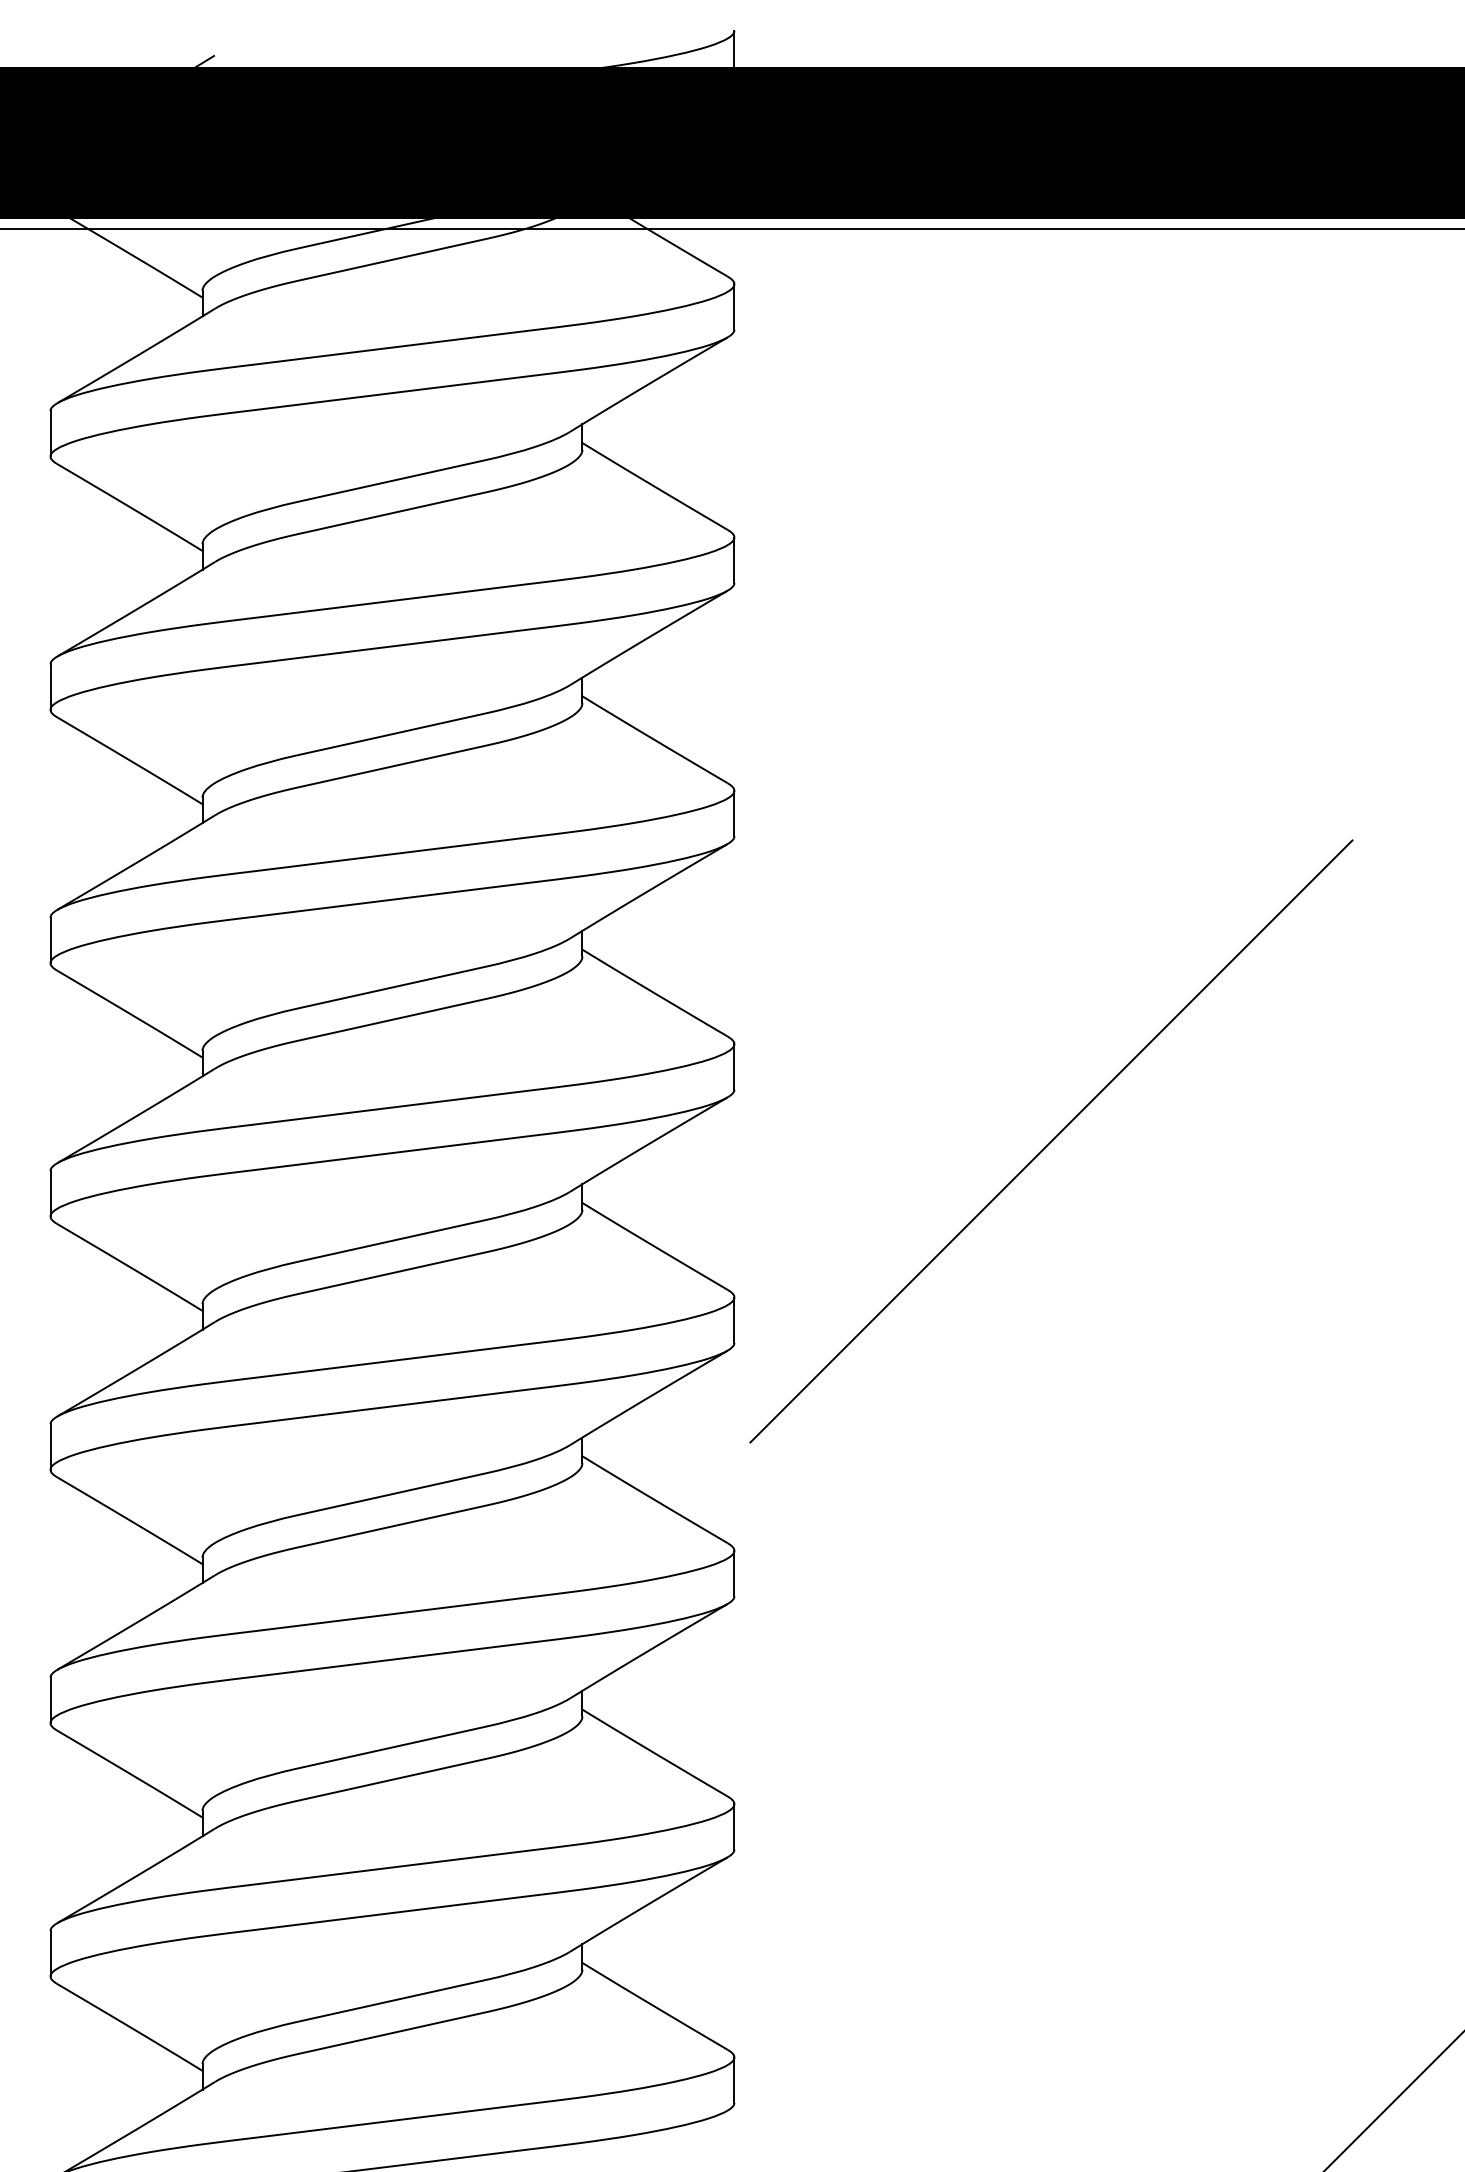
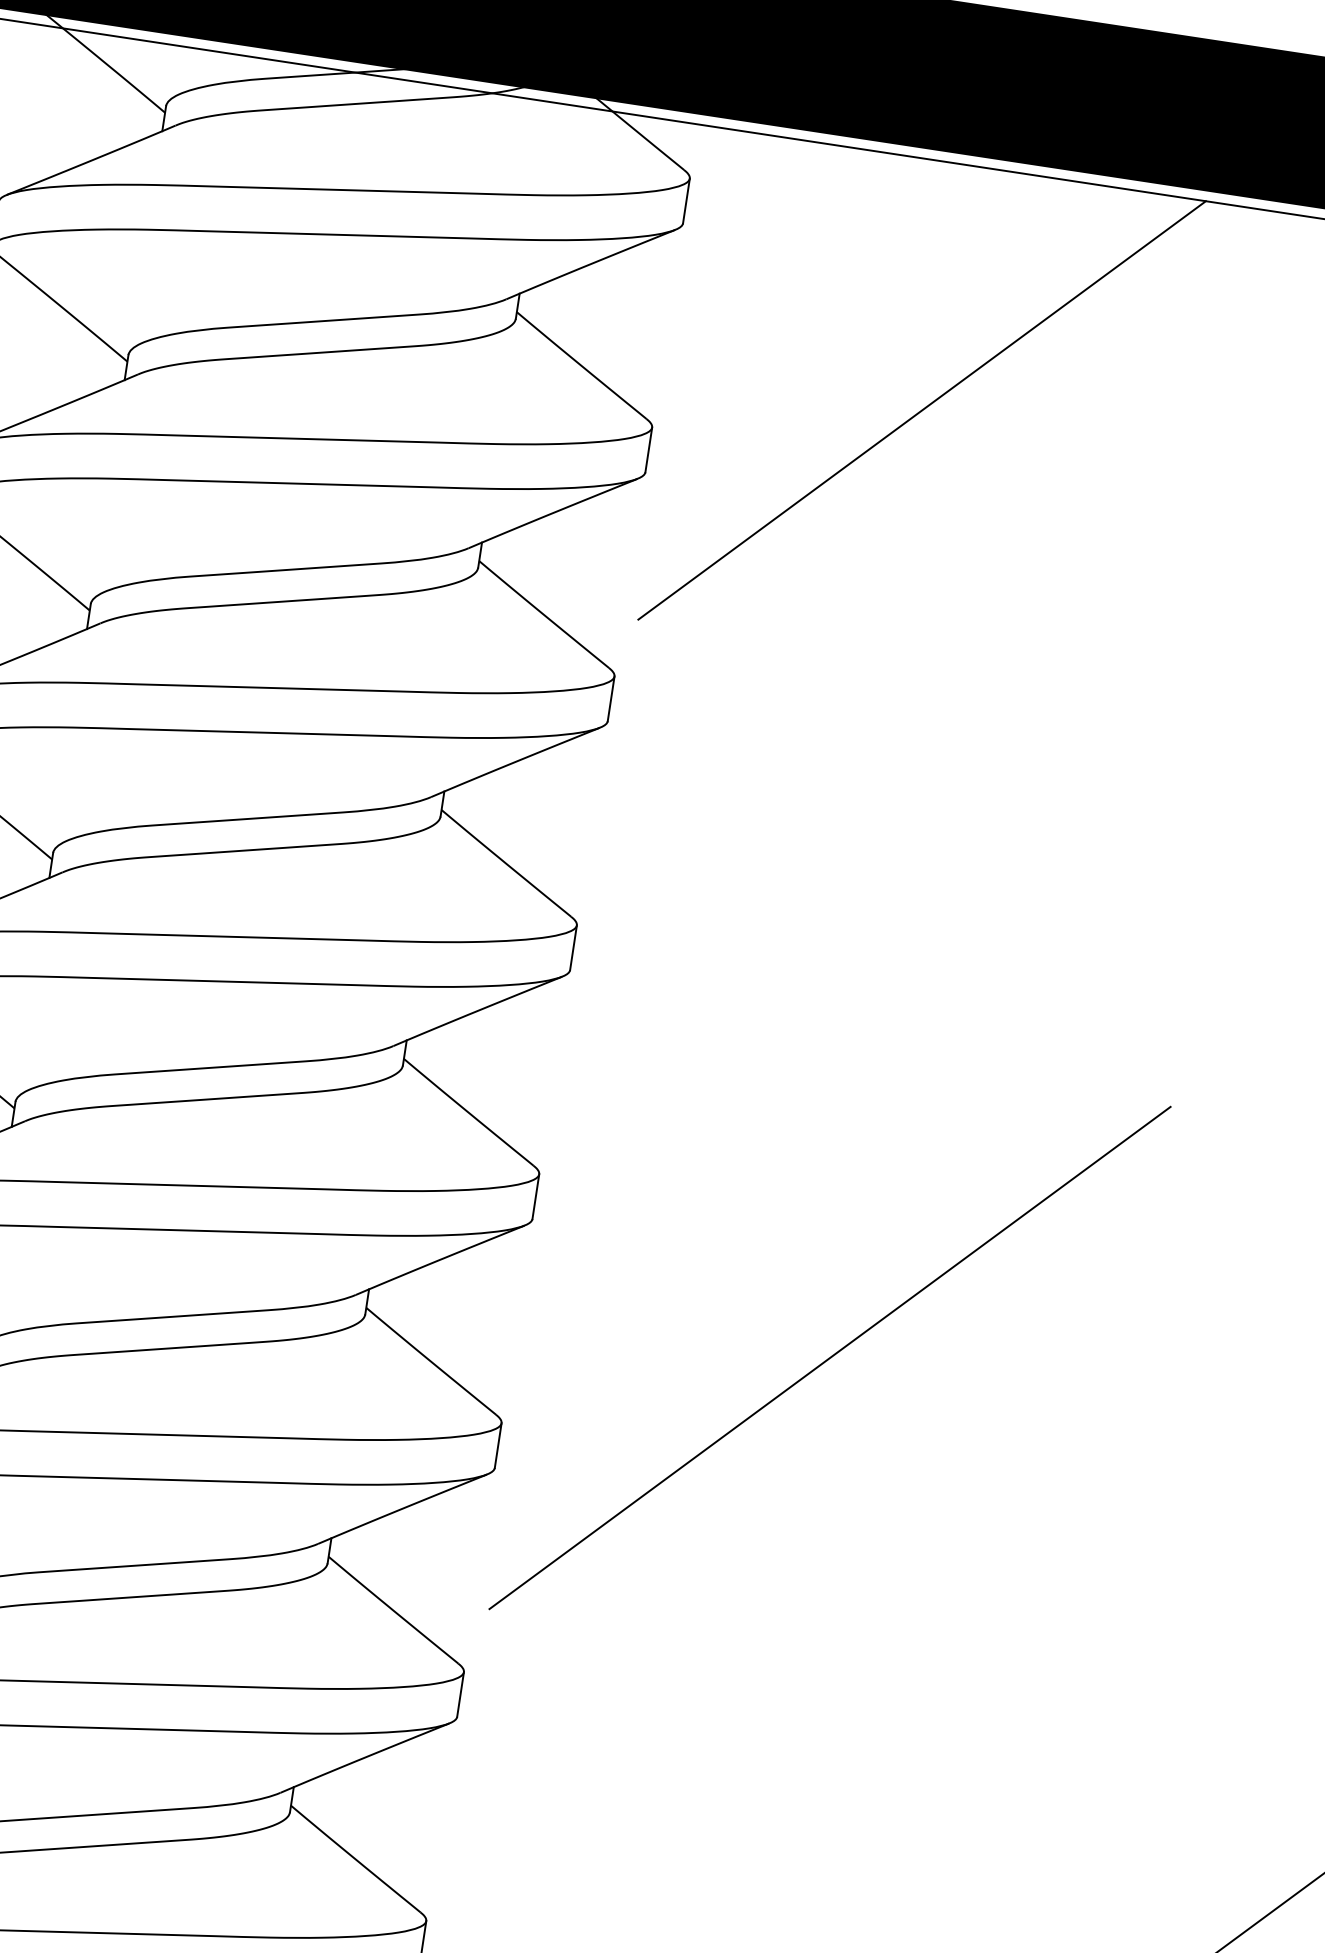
line: (1000, 479) -> (922, 410), added
line: (1051, 1141) -> (830, 1358), moved

